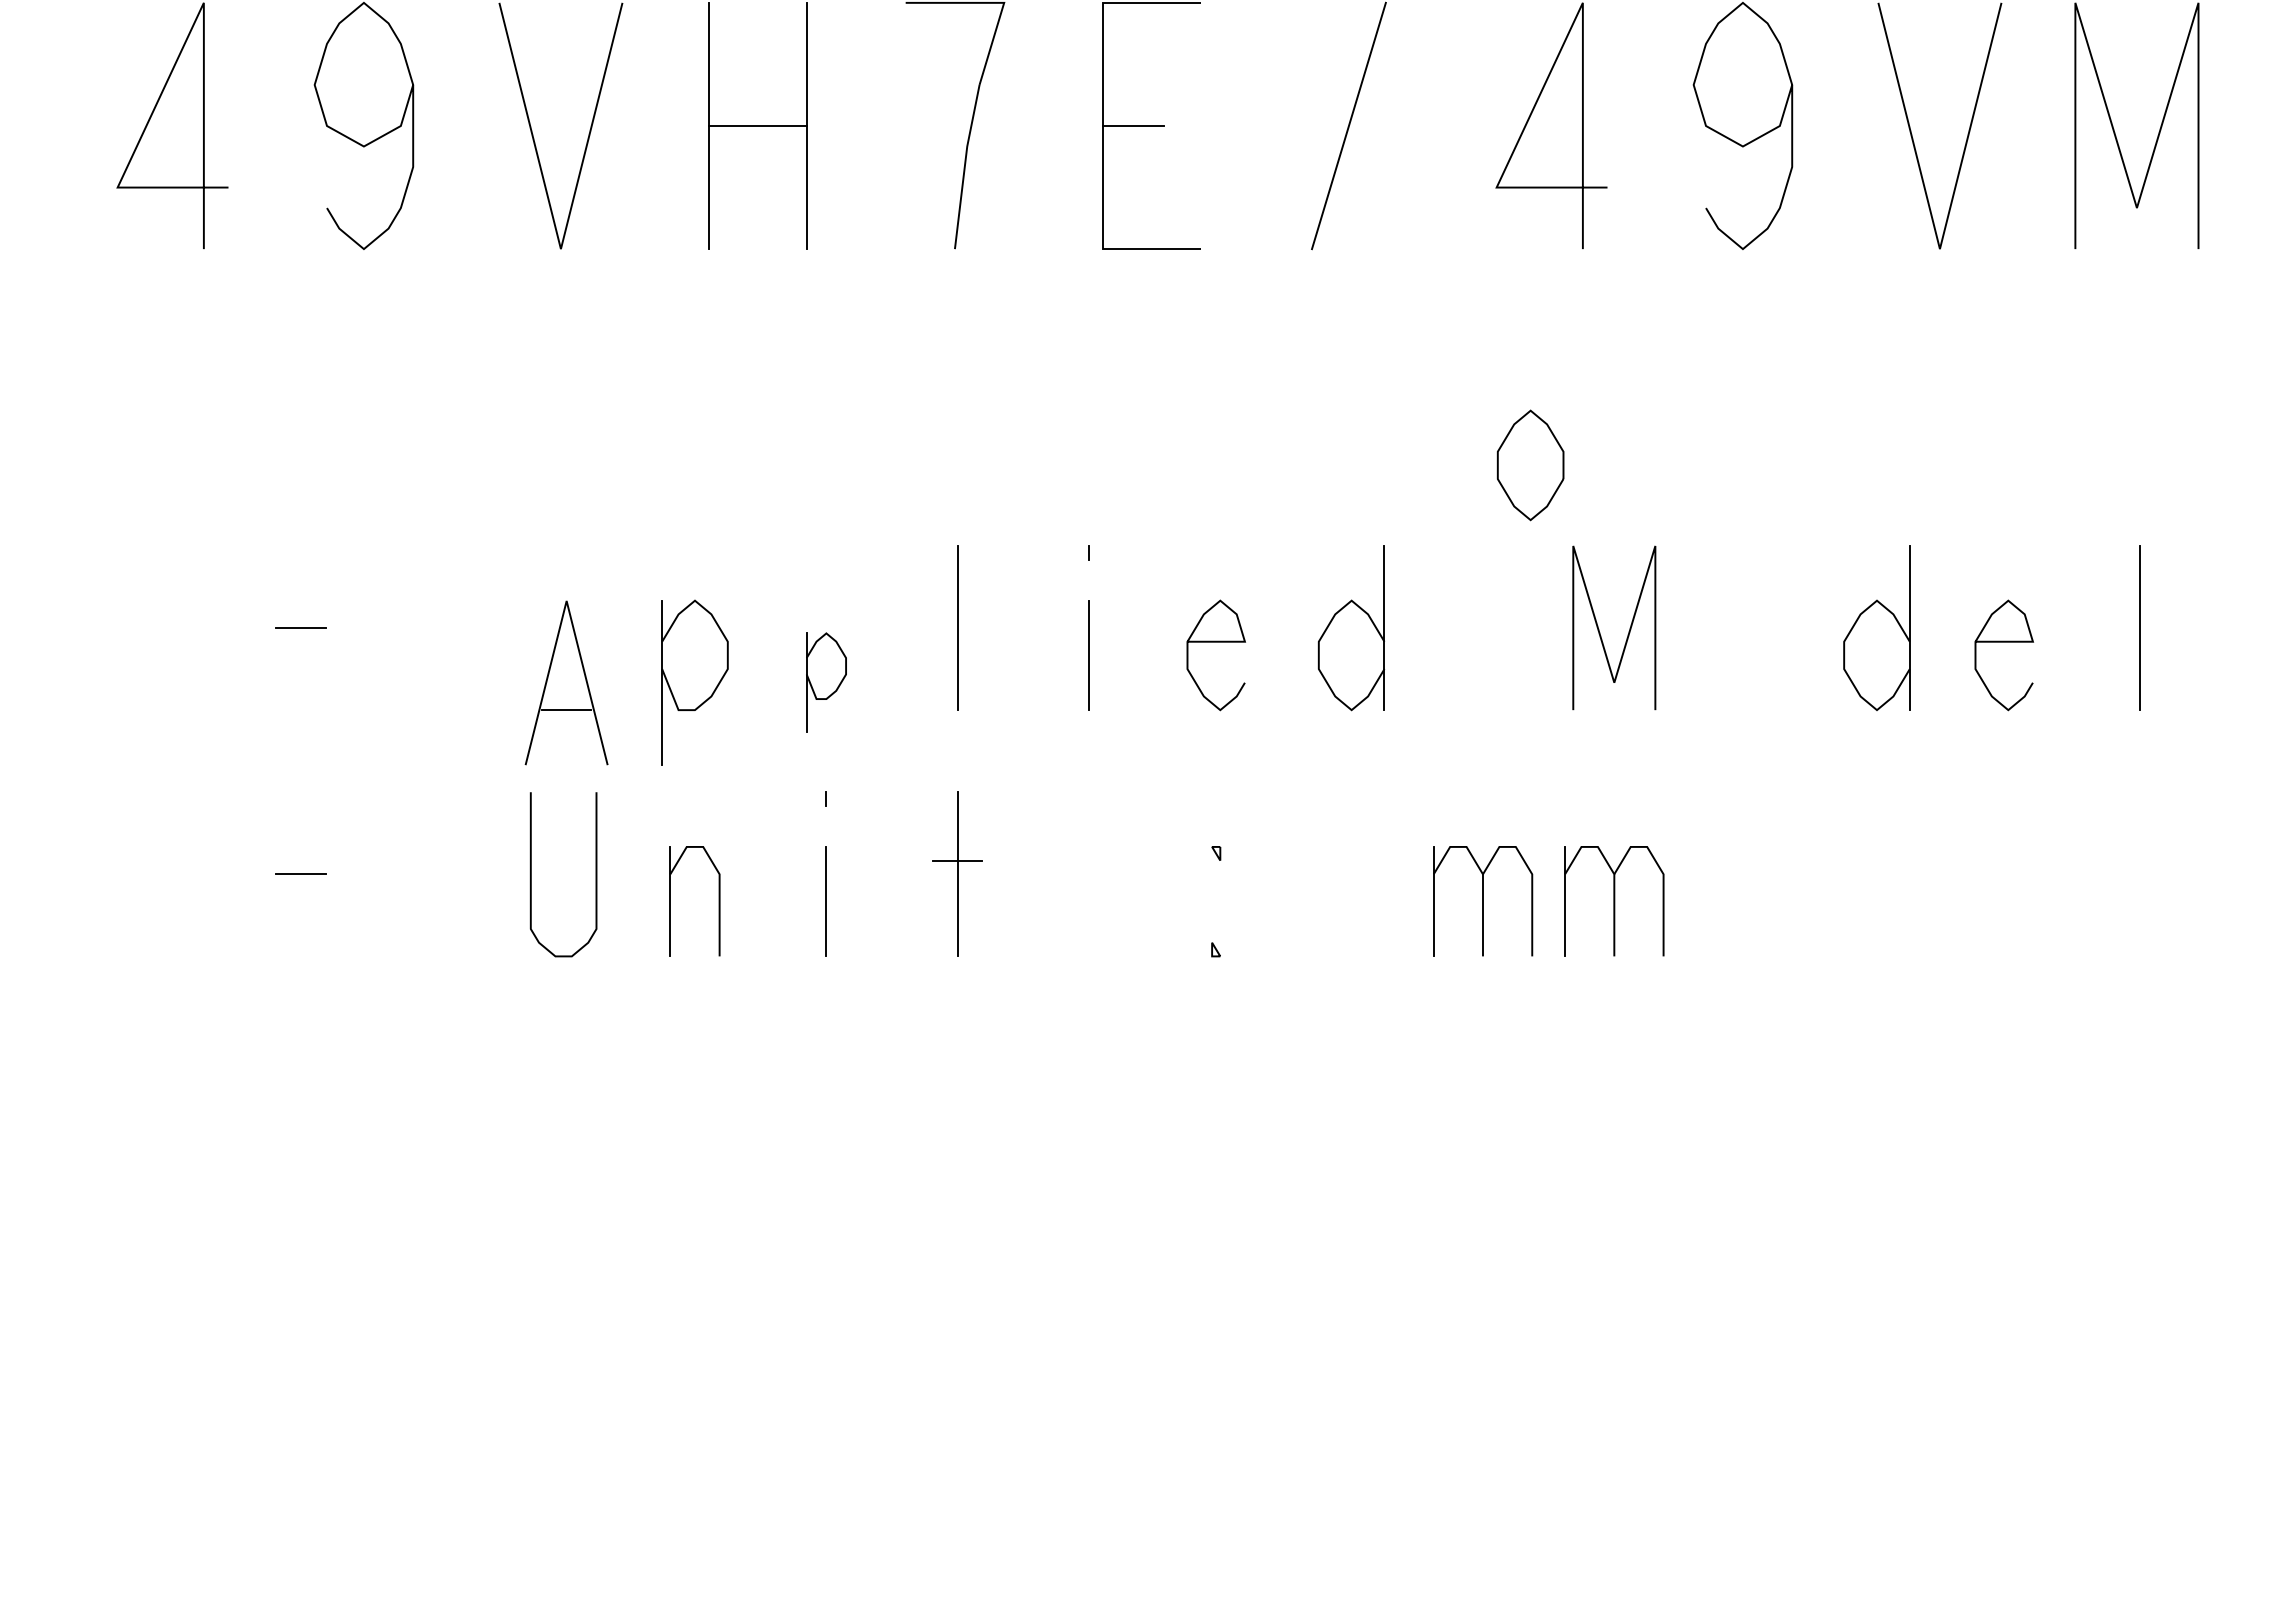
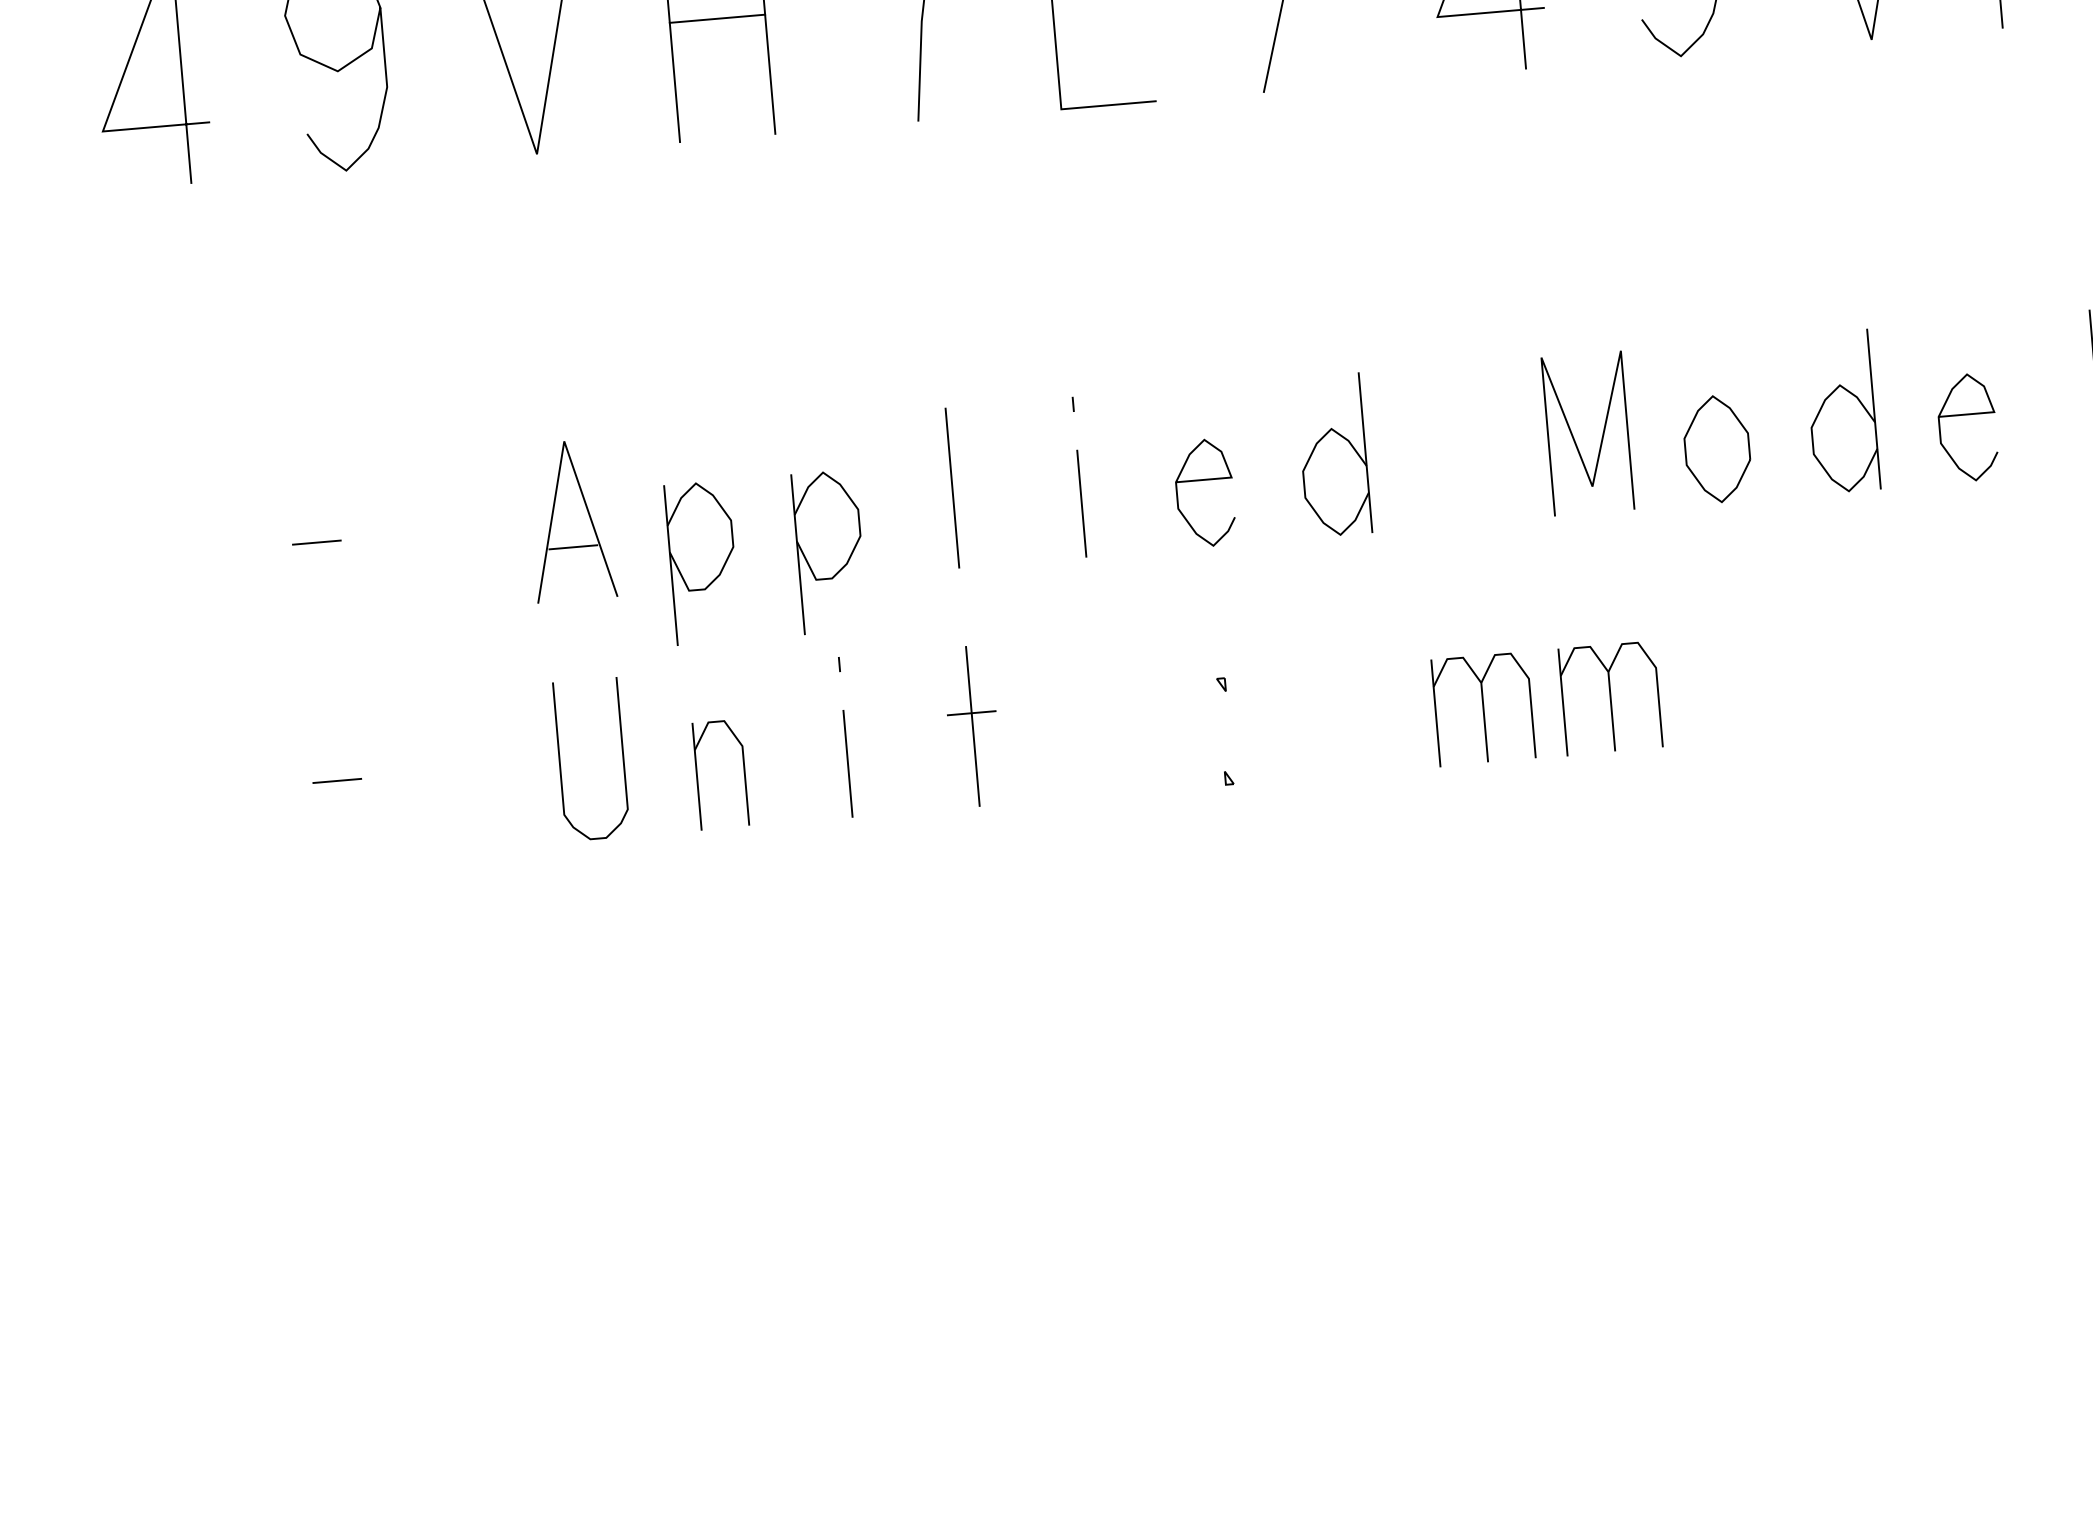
part: (1530, 465) -> (1717, 449), moved
part: (566, 682) -> (570, 520), moved
part: (826, 682) -> (830, 551), size x1.67

